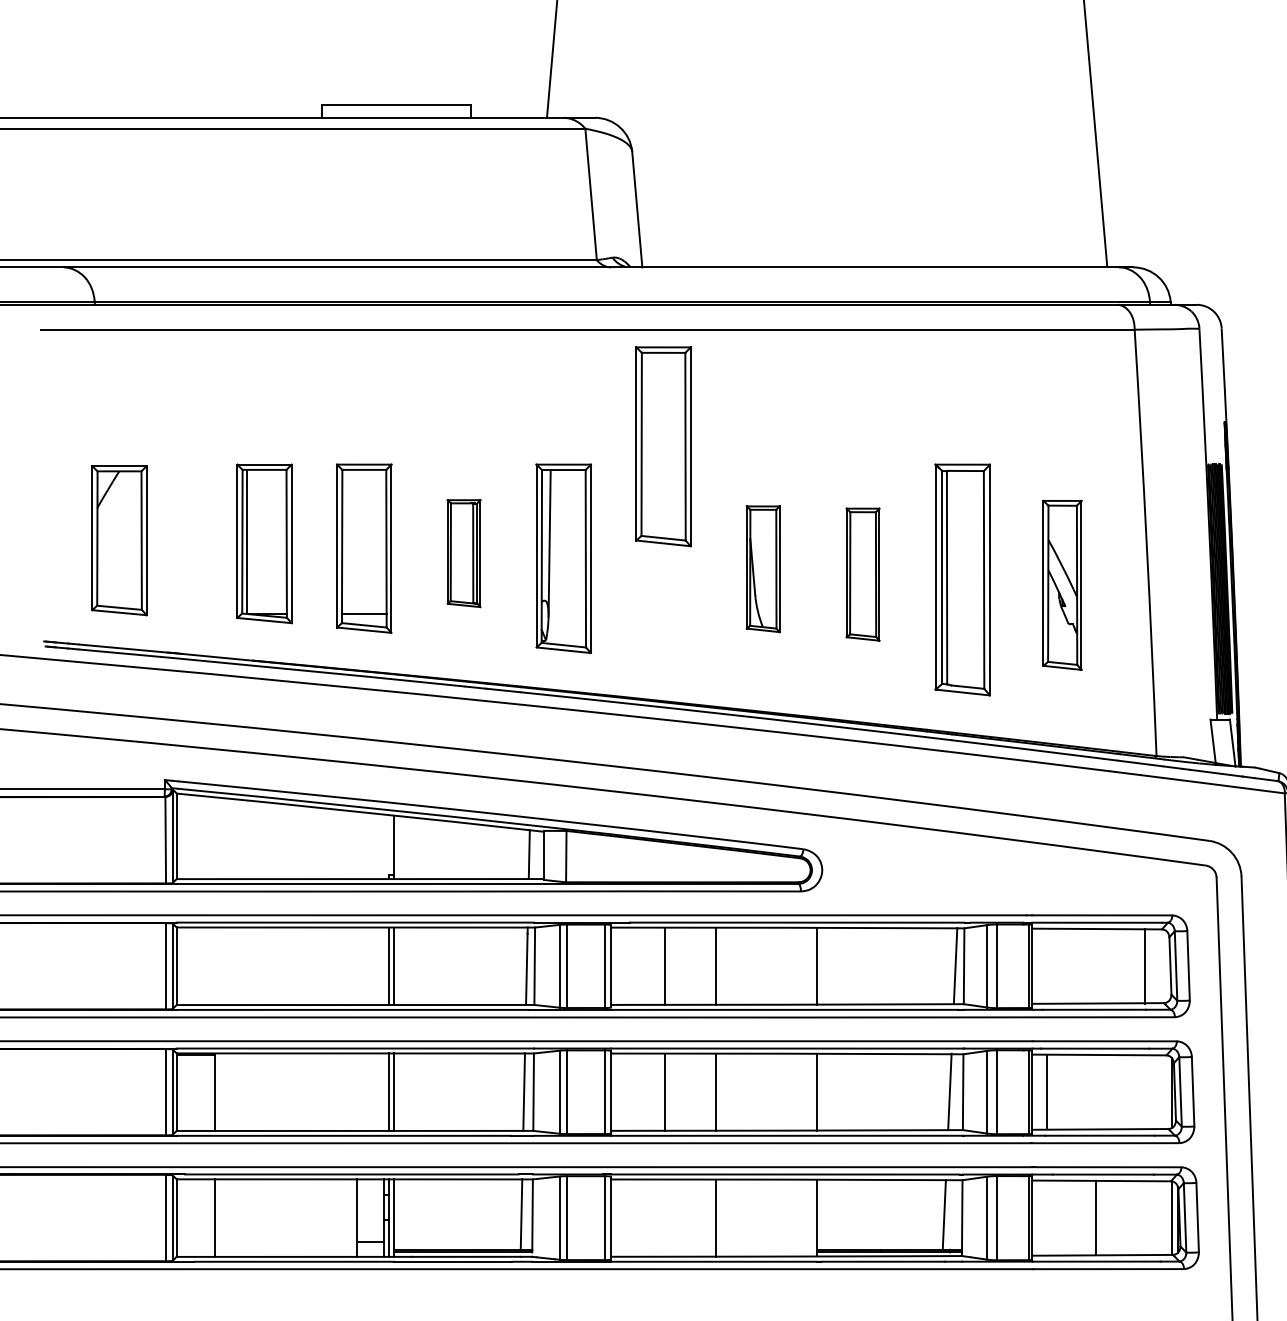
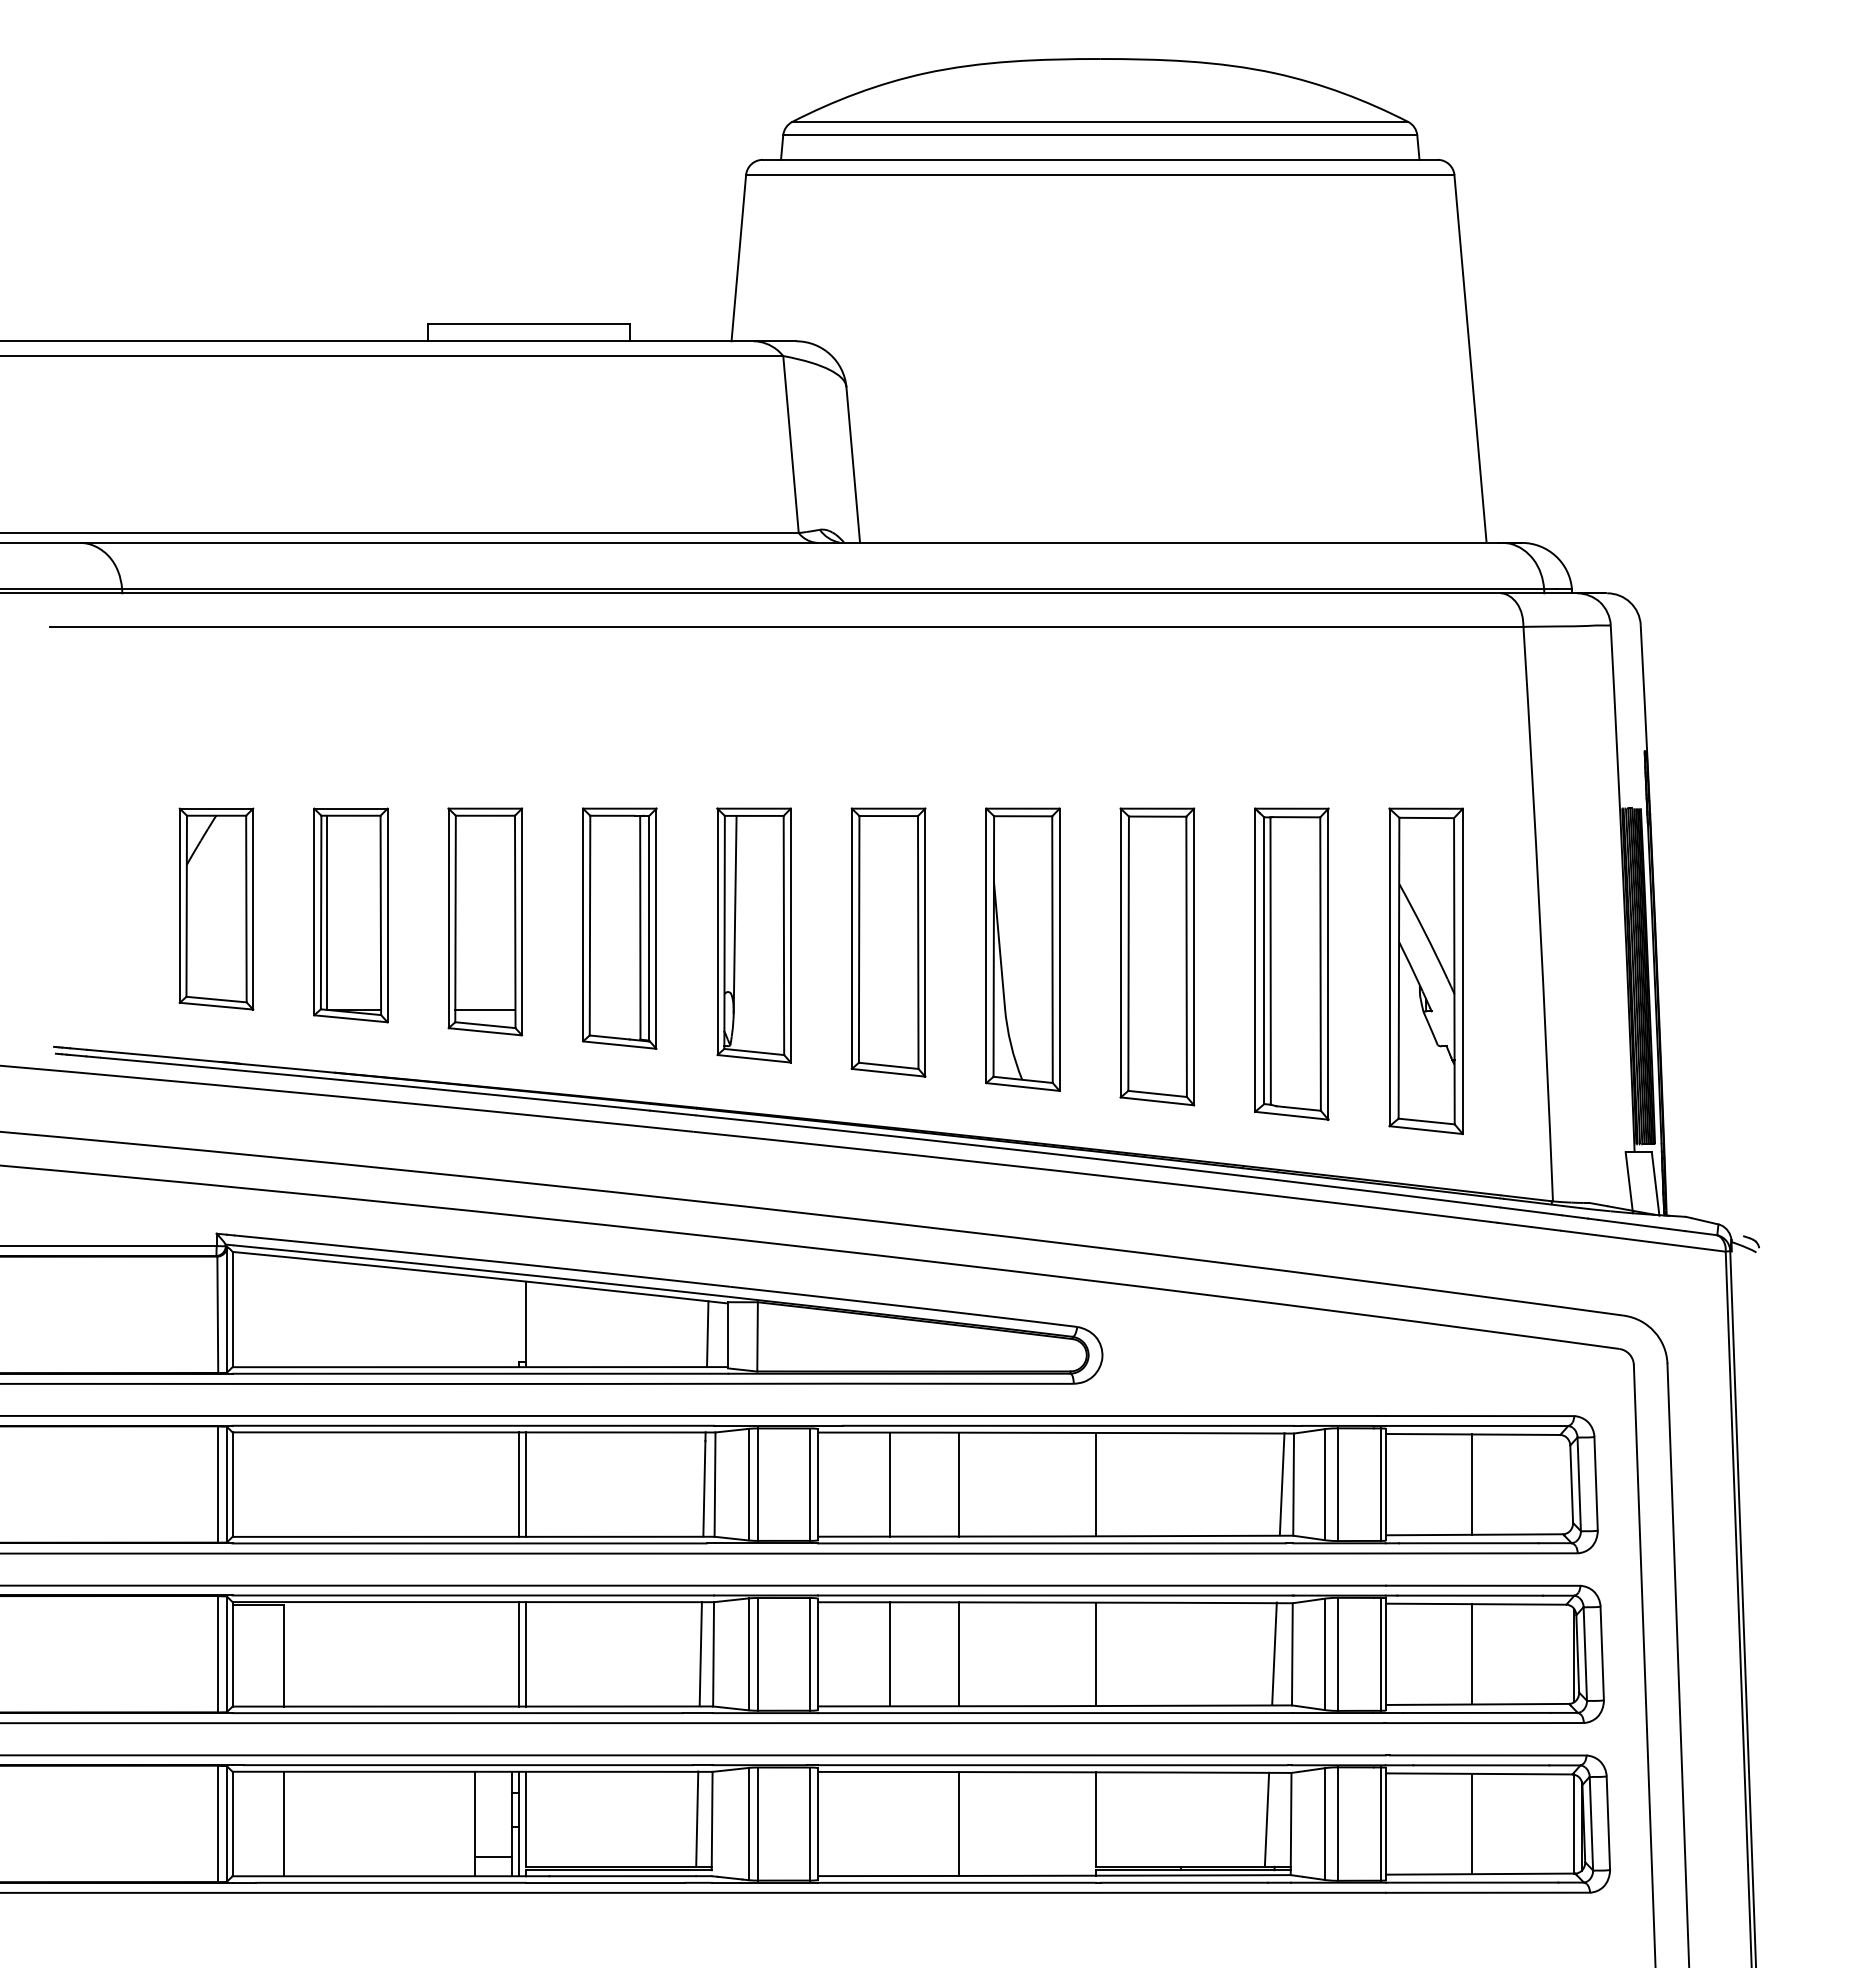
part: (663, 446) -> (888, 942), moved
part: (119, 540) -> (216, 908), moved
part: (463, 553) -> (619, 928), size x1.67
part: (762, 569) -> (1022, 949), size x1.67
part: (863, 574) -> (1157, 956), size x1.67
part: (1061, 585) -> (1425, 971), size x1.43
line: (1144, 966) -> (1471, 1484), moved
line: (1046, 1092) -> (1471, 1654), moved

